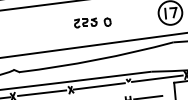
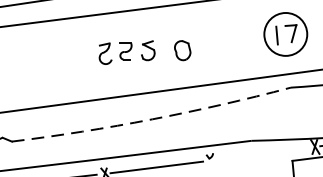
part: (92, 22) -> (144, 51), size x1.4
arc: (96, 59) -> (151, 118), solid -> dashed
line: (157, 78) -> (262, 153), removed

